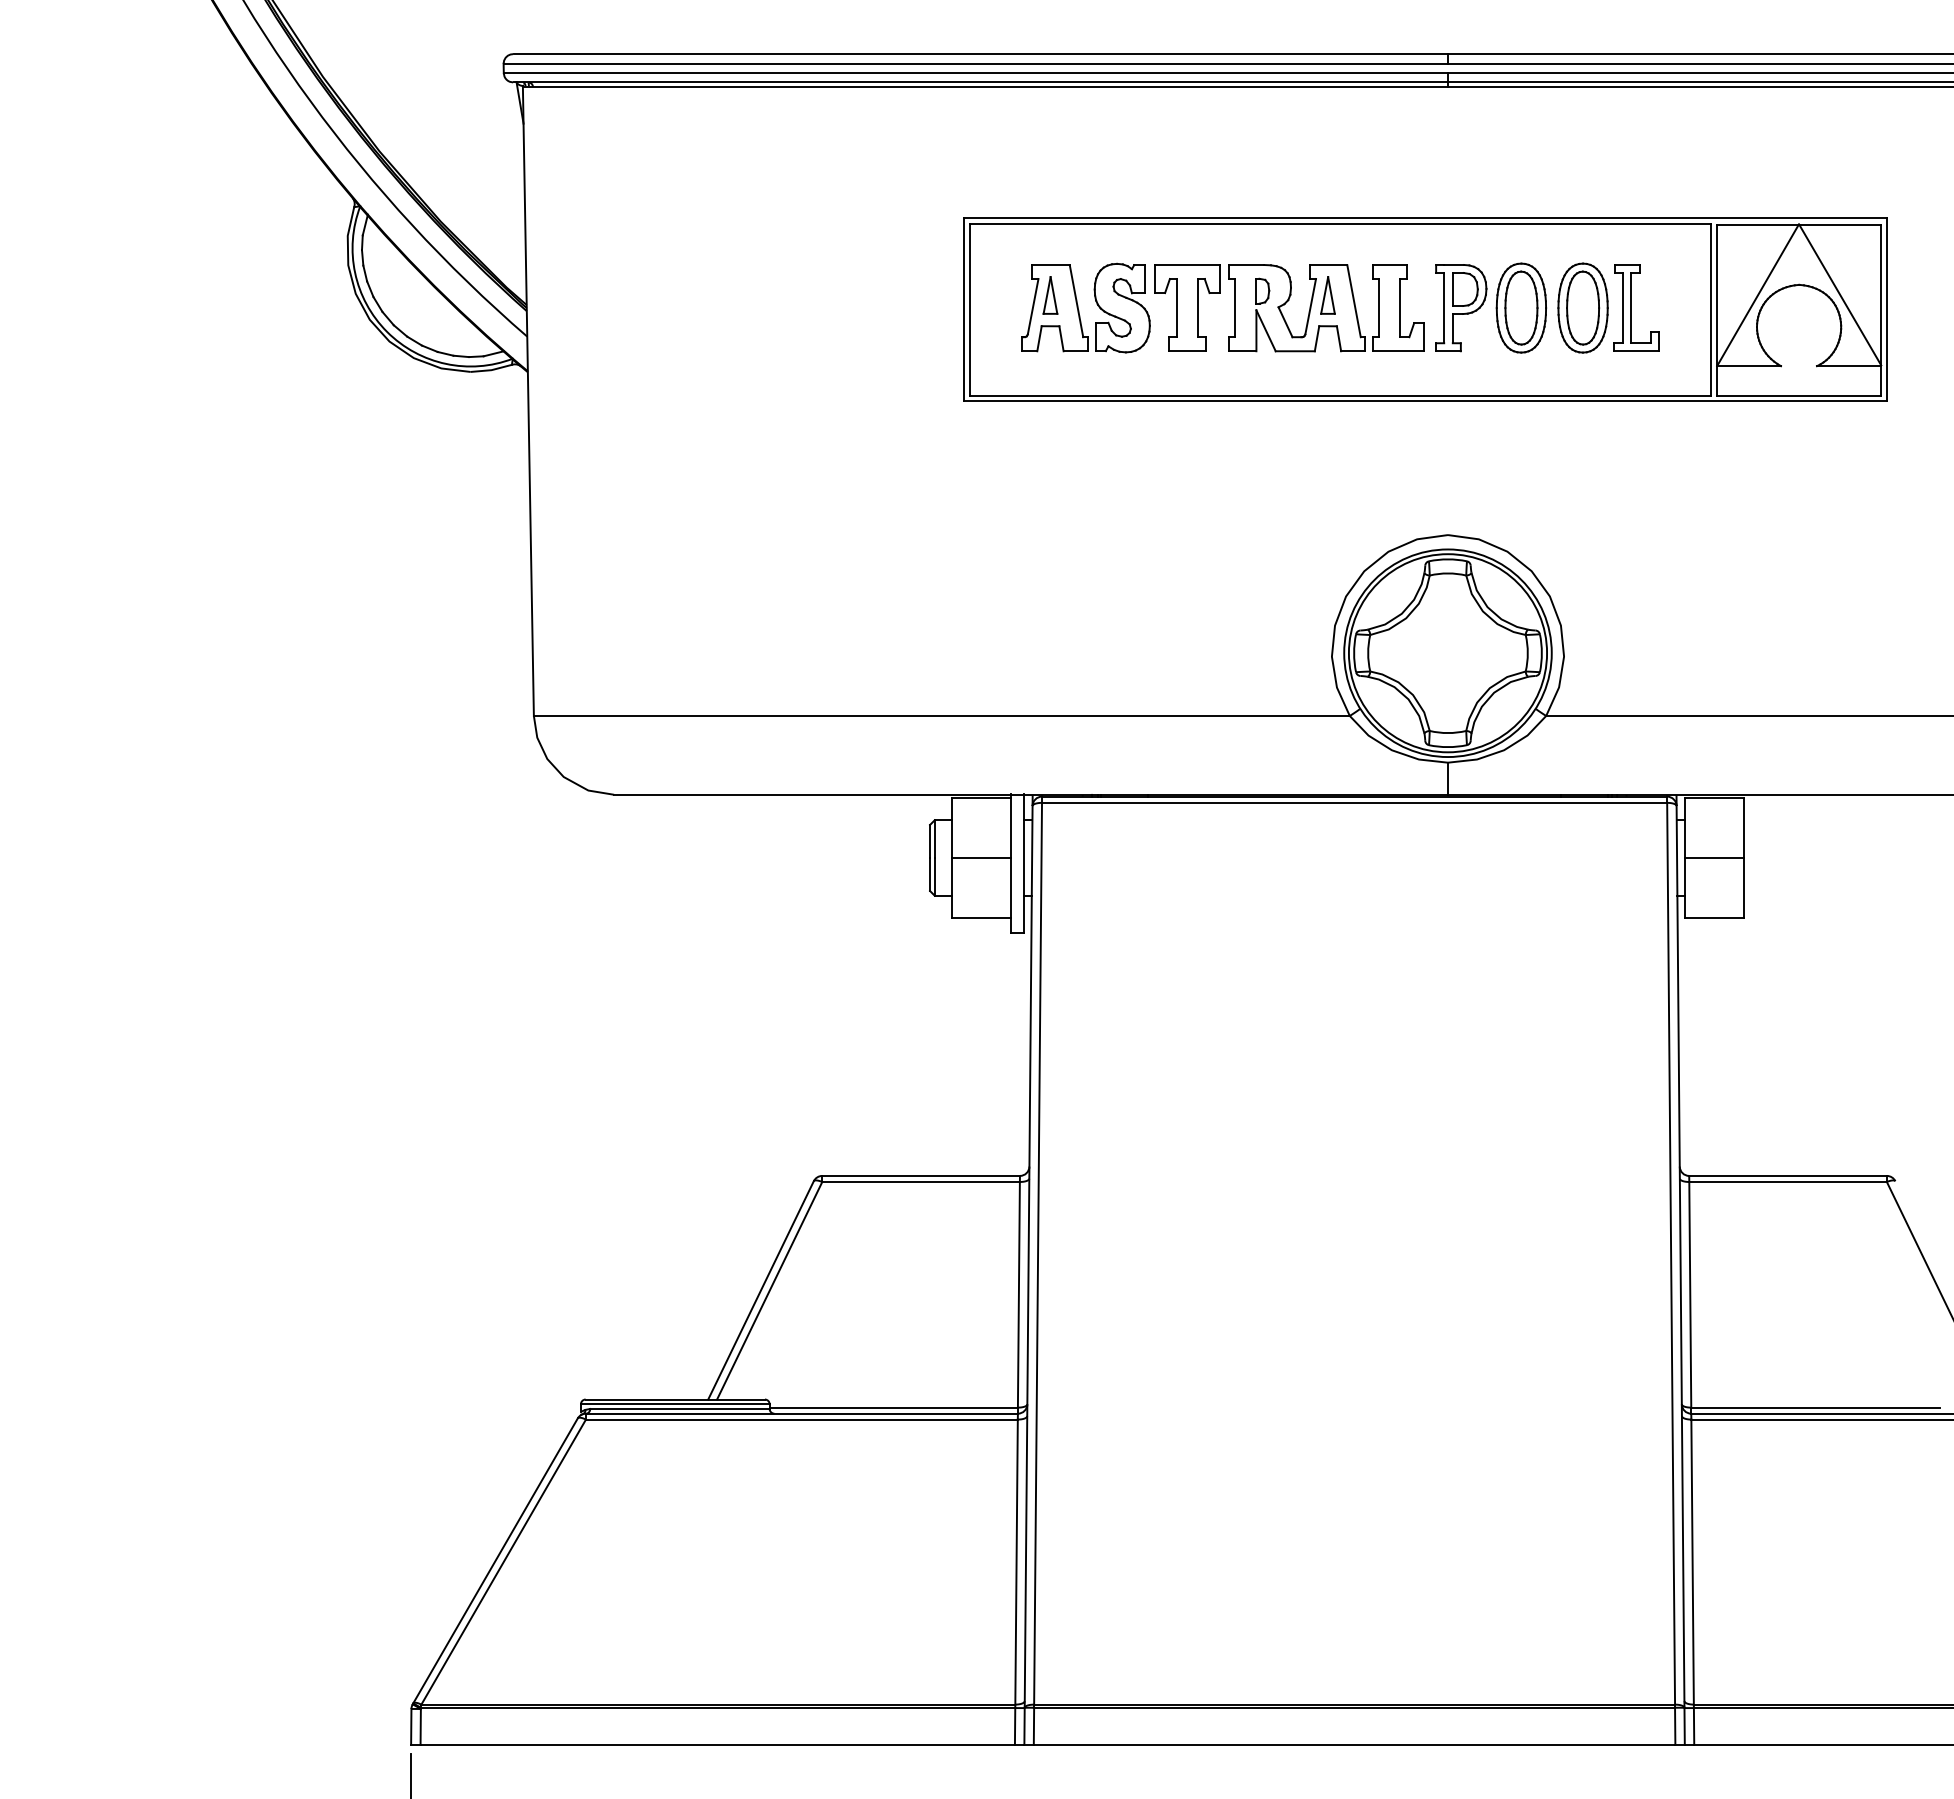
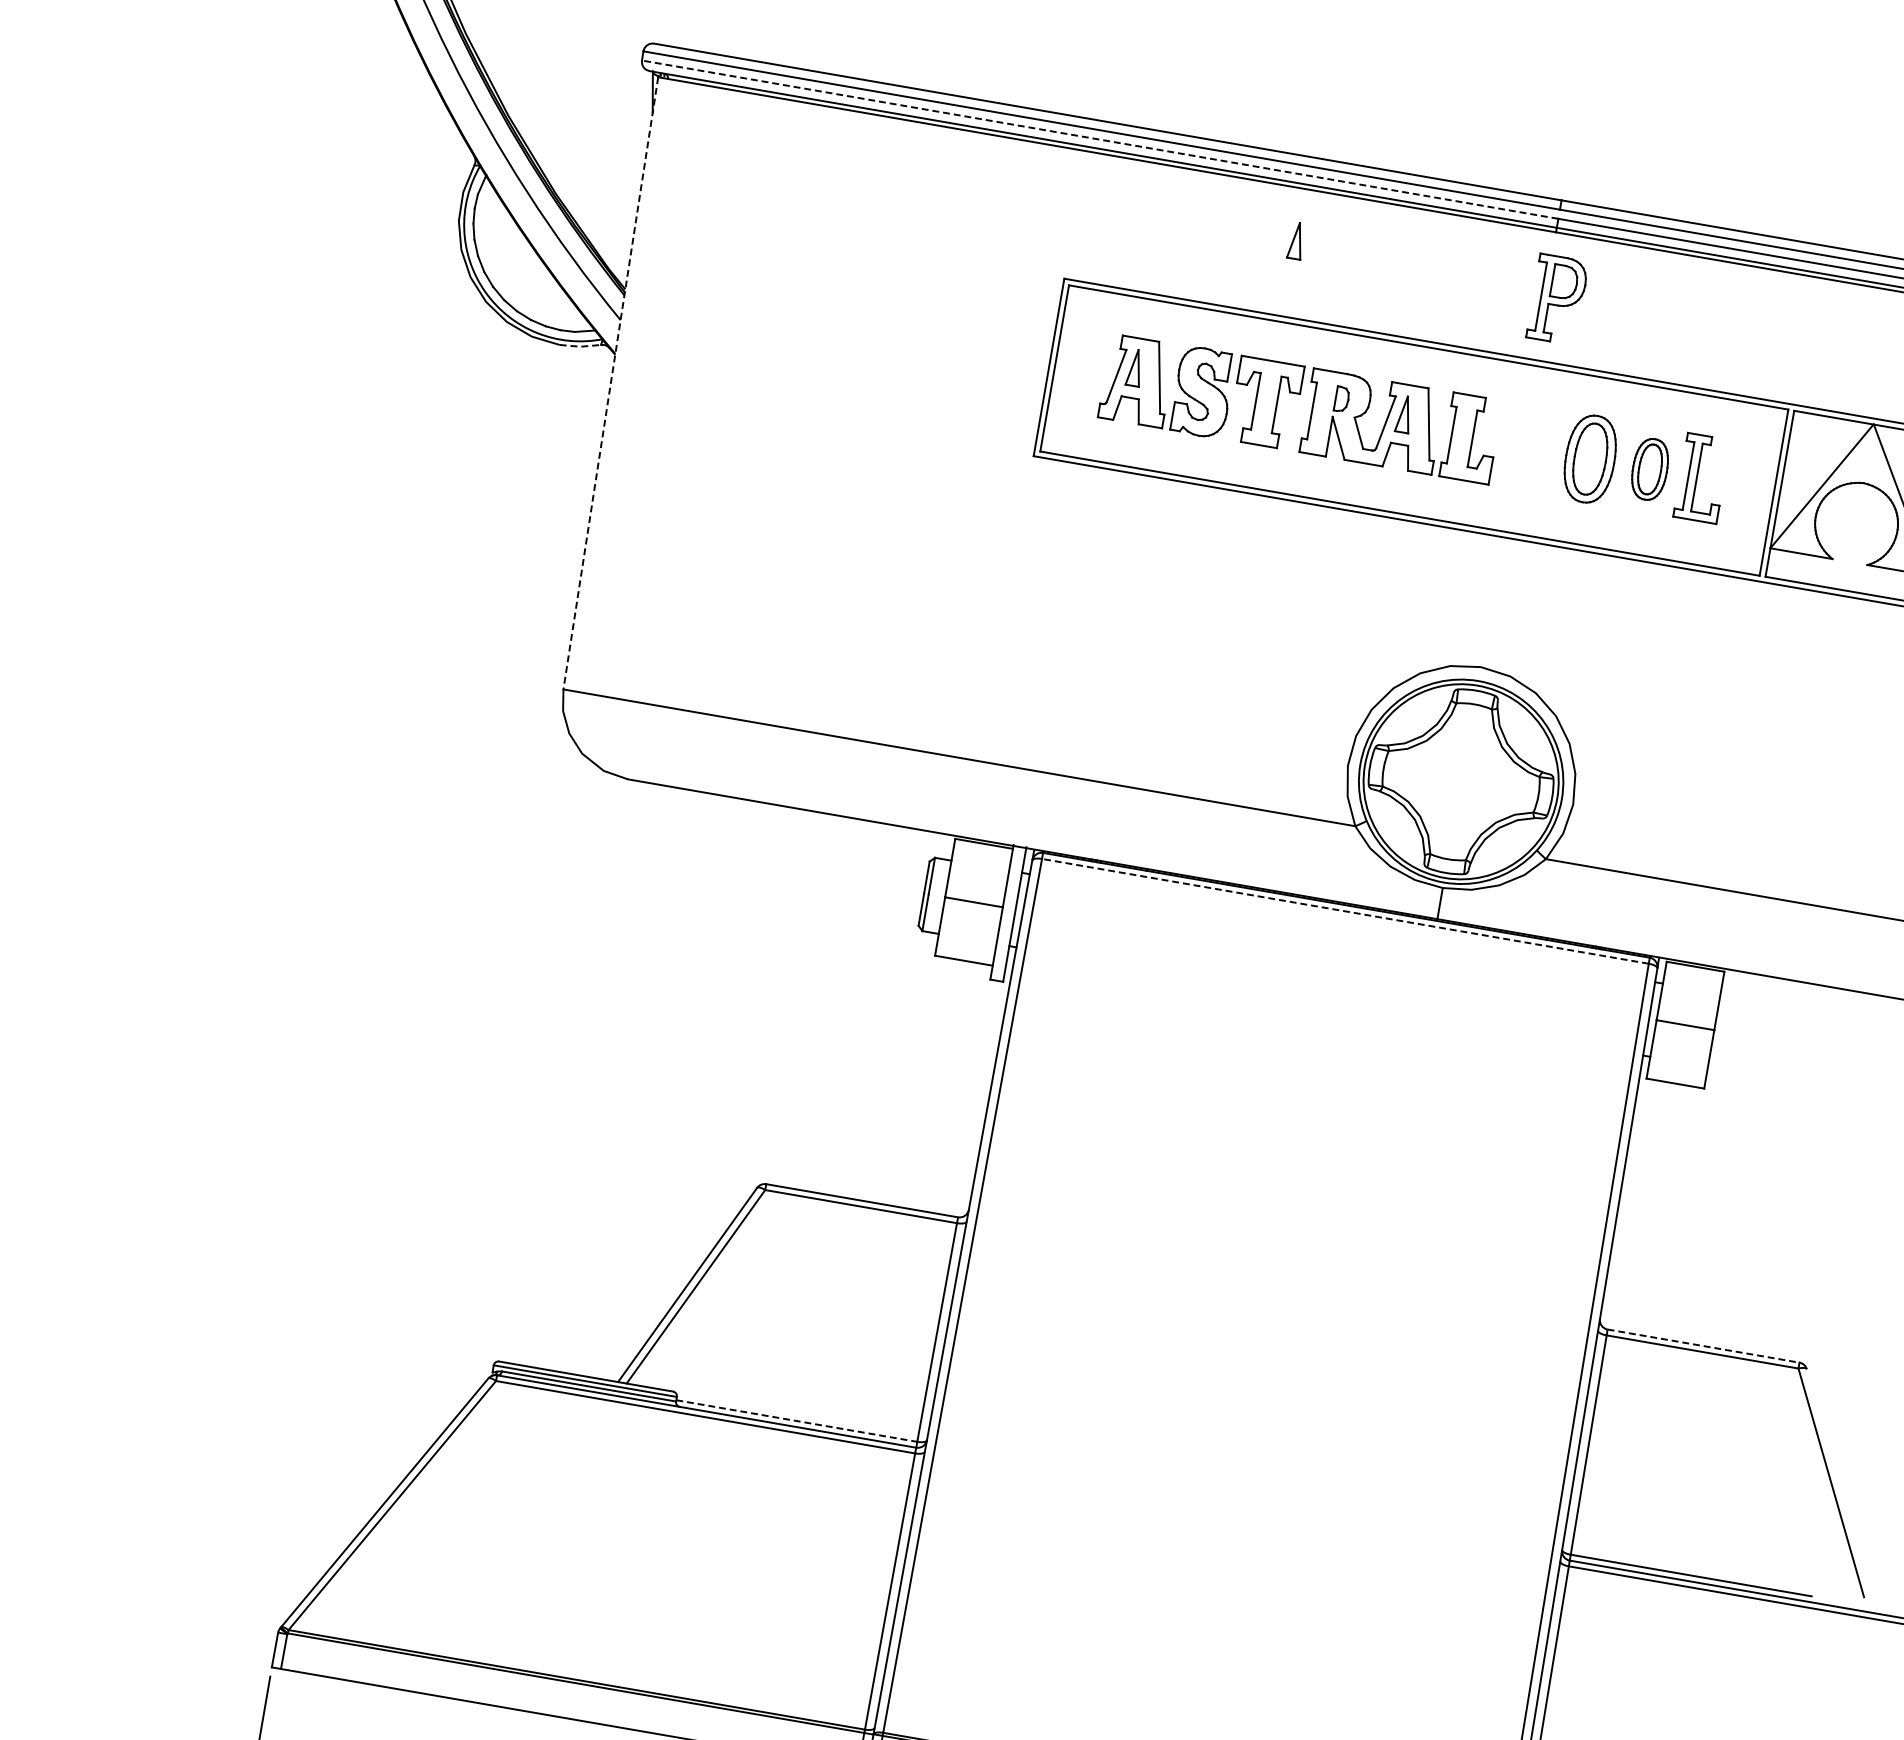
line: (975, 73) -> (1099, 139), solid -> dashed
part: (1189, 140) -> (1296, 240), added
part: (1582, 307) -> (1649, 468), size x0.7
part: (1461, 308) -> (1557, 300), moved
line: (491, 370) -> (580, 347), solid -> dashed
line: (528, 402) -> (610, 384), solid -> dashed
line: (1354, 802) -> (1345, 910), solid -> dashed
line: (1788, 1175) -> (1704, 1345), solid -> dashed
line: (894, 1407) -> (797, 1421), solid -> dashed

